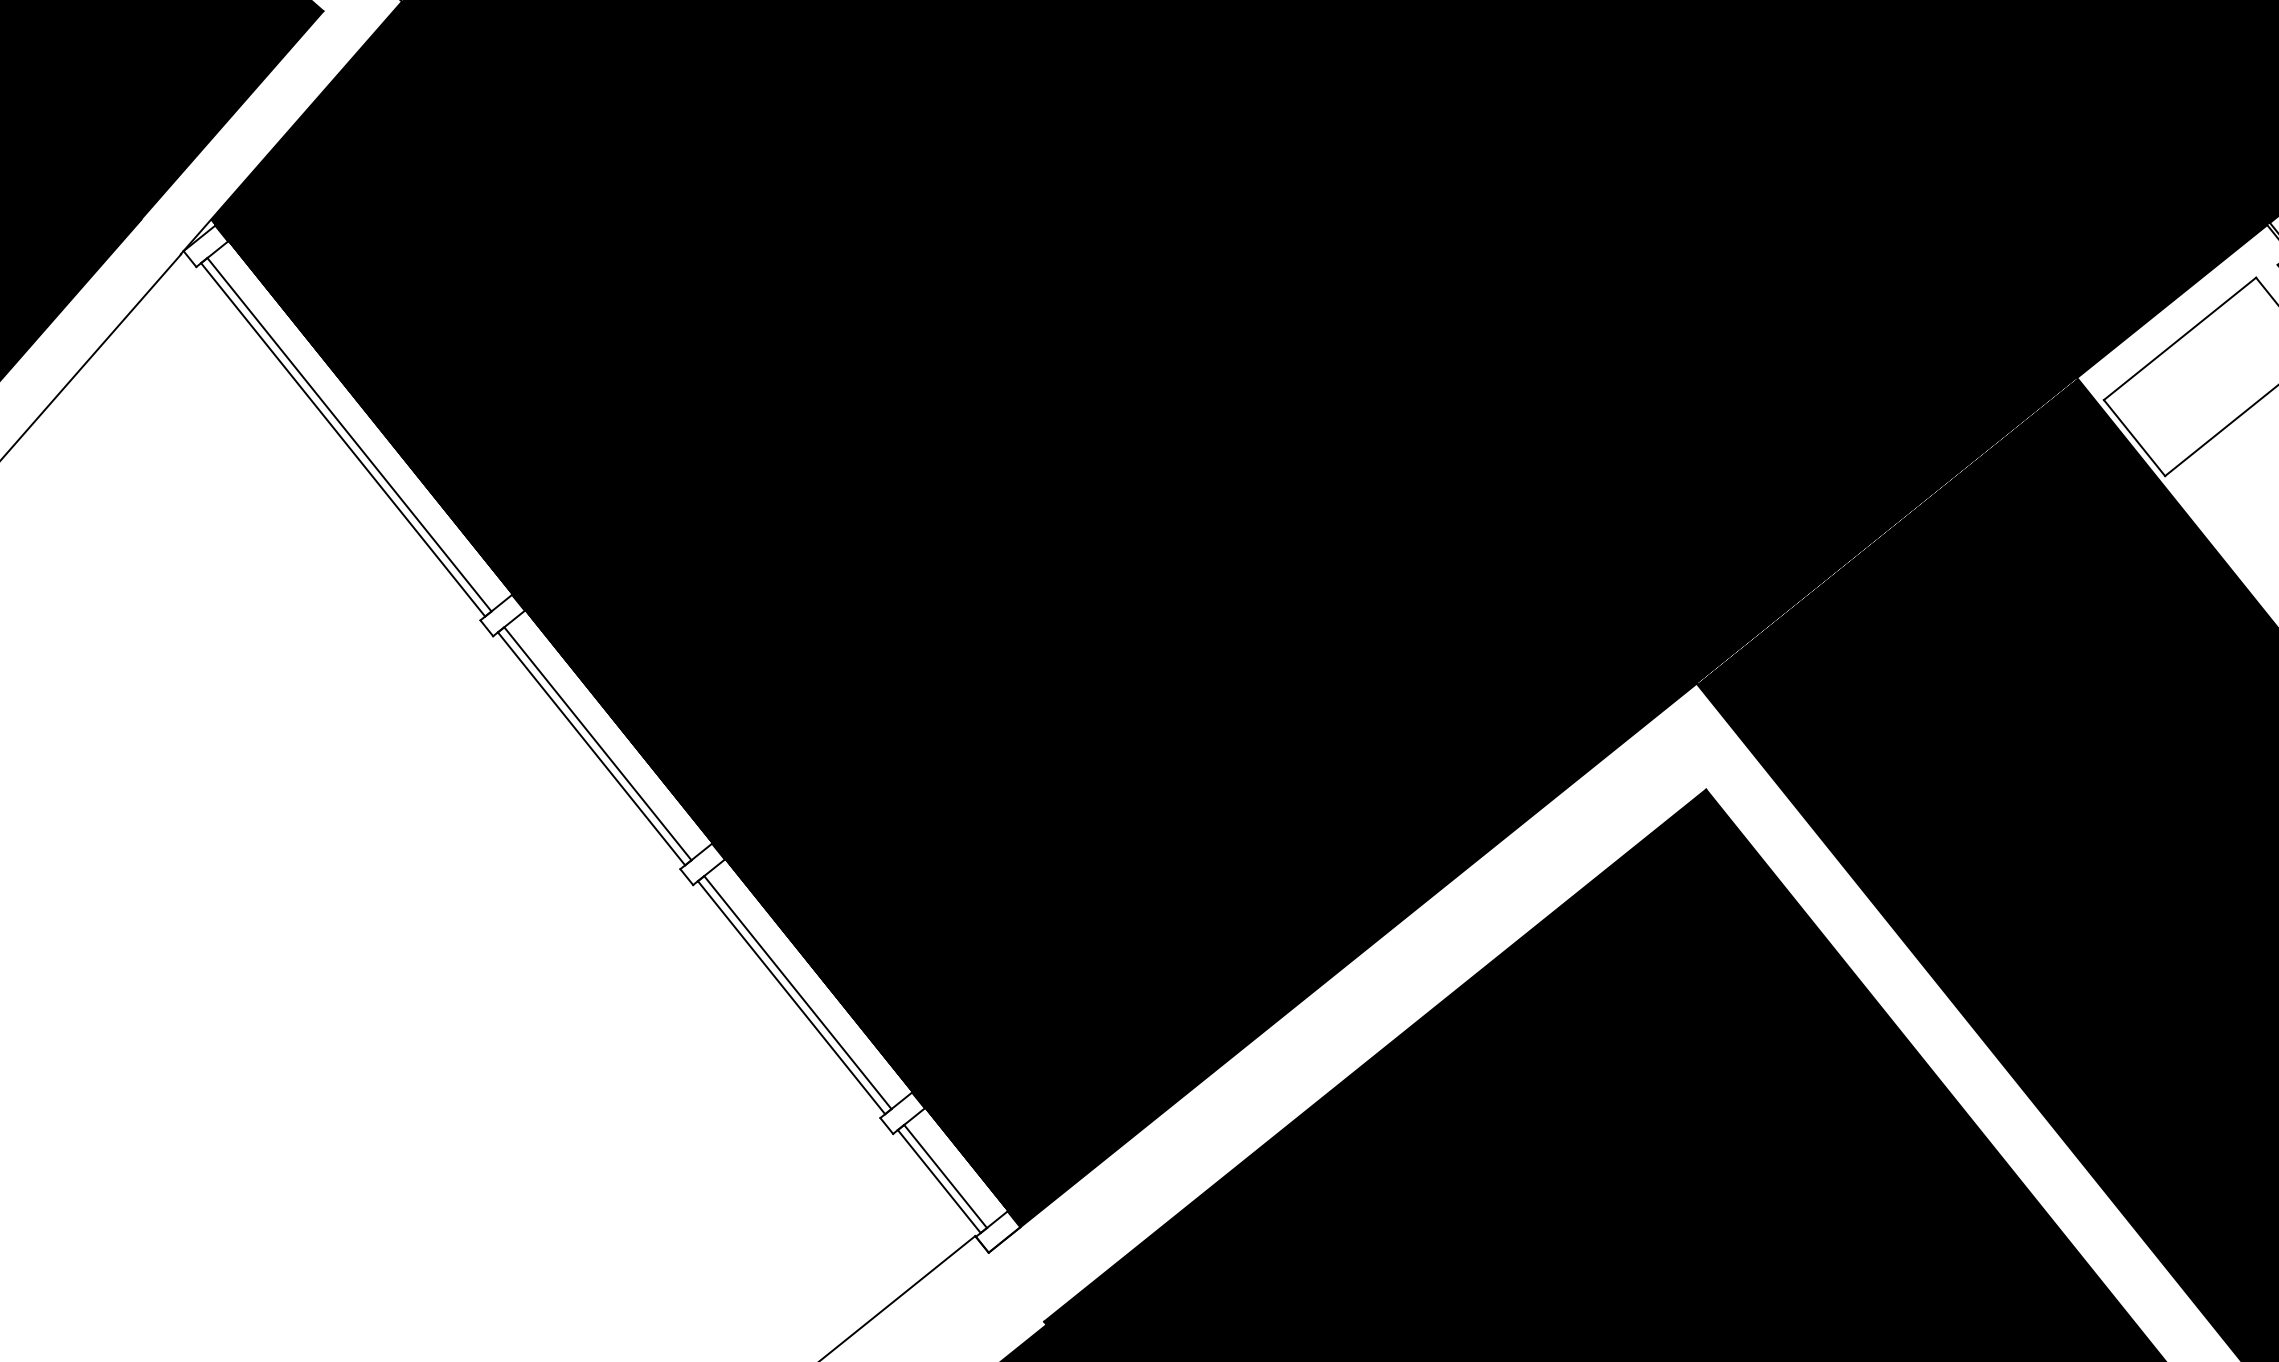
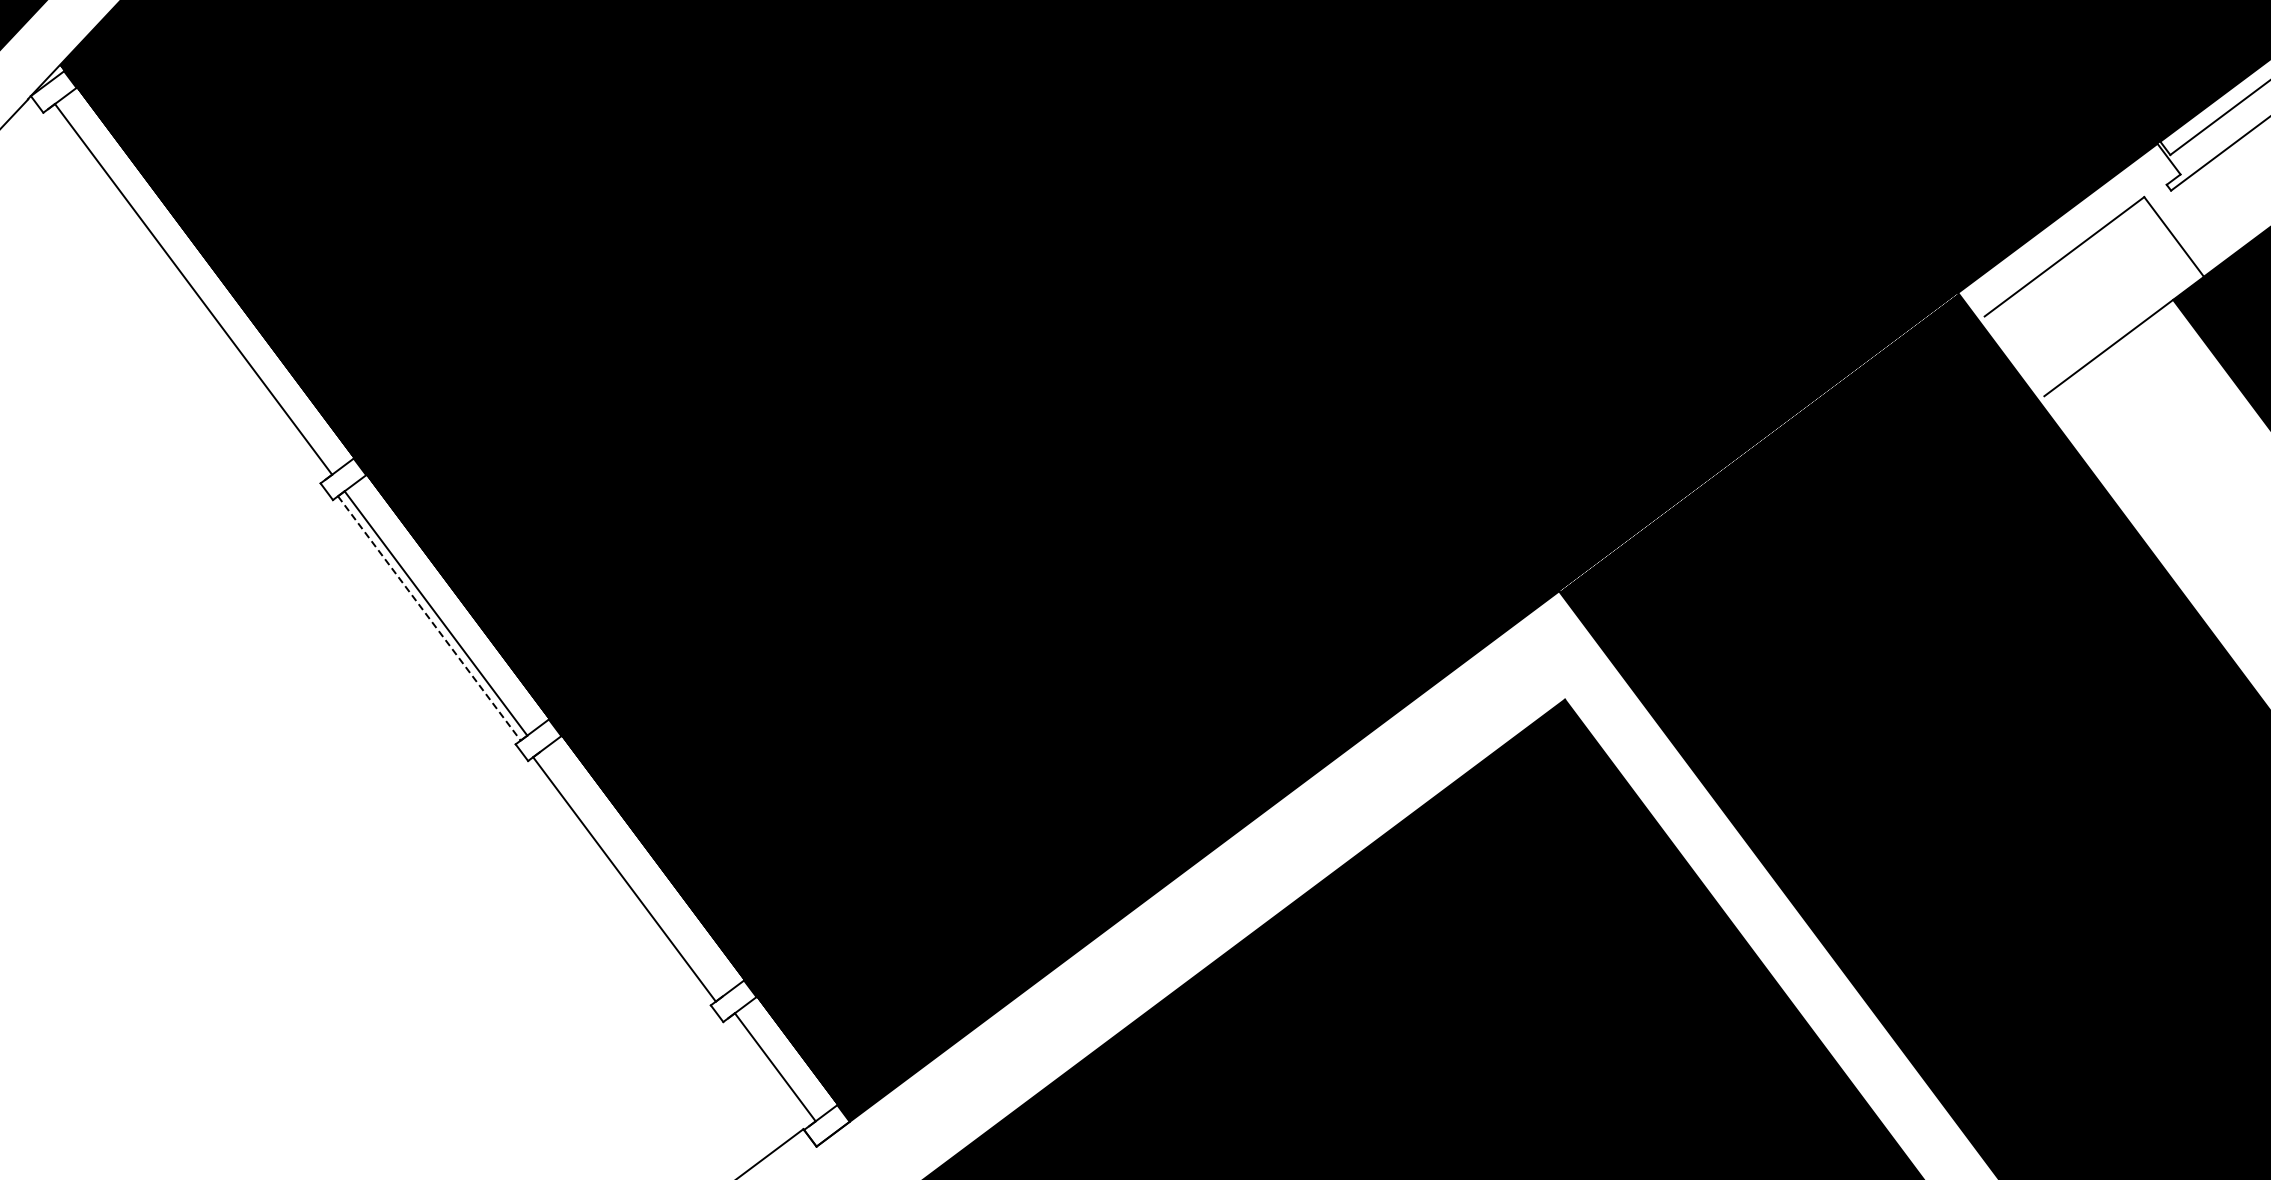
line: (2134, 438) -> (2014, 356), removed
line: (343, 439) -> (187, 294), removed
line: (591, 749) -> (429, 619), solid -> dashed
line: (797, 992) -> (630, 874), removed
line: (938, 1181) -> (767, 1072), removed

